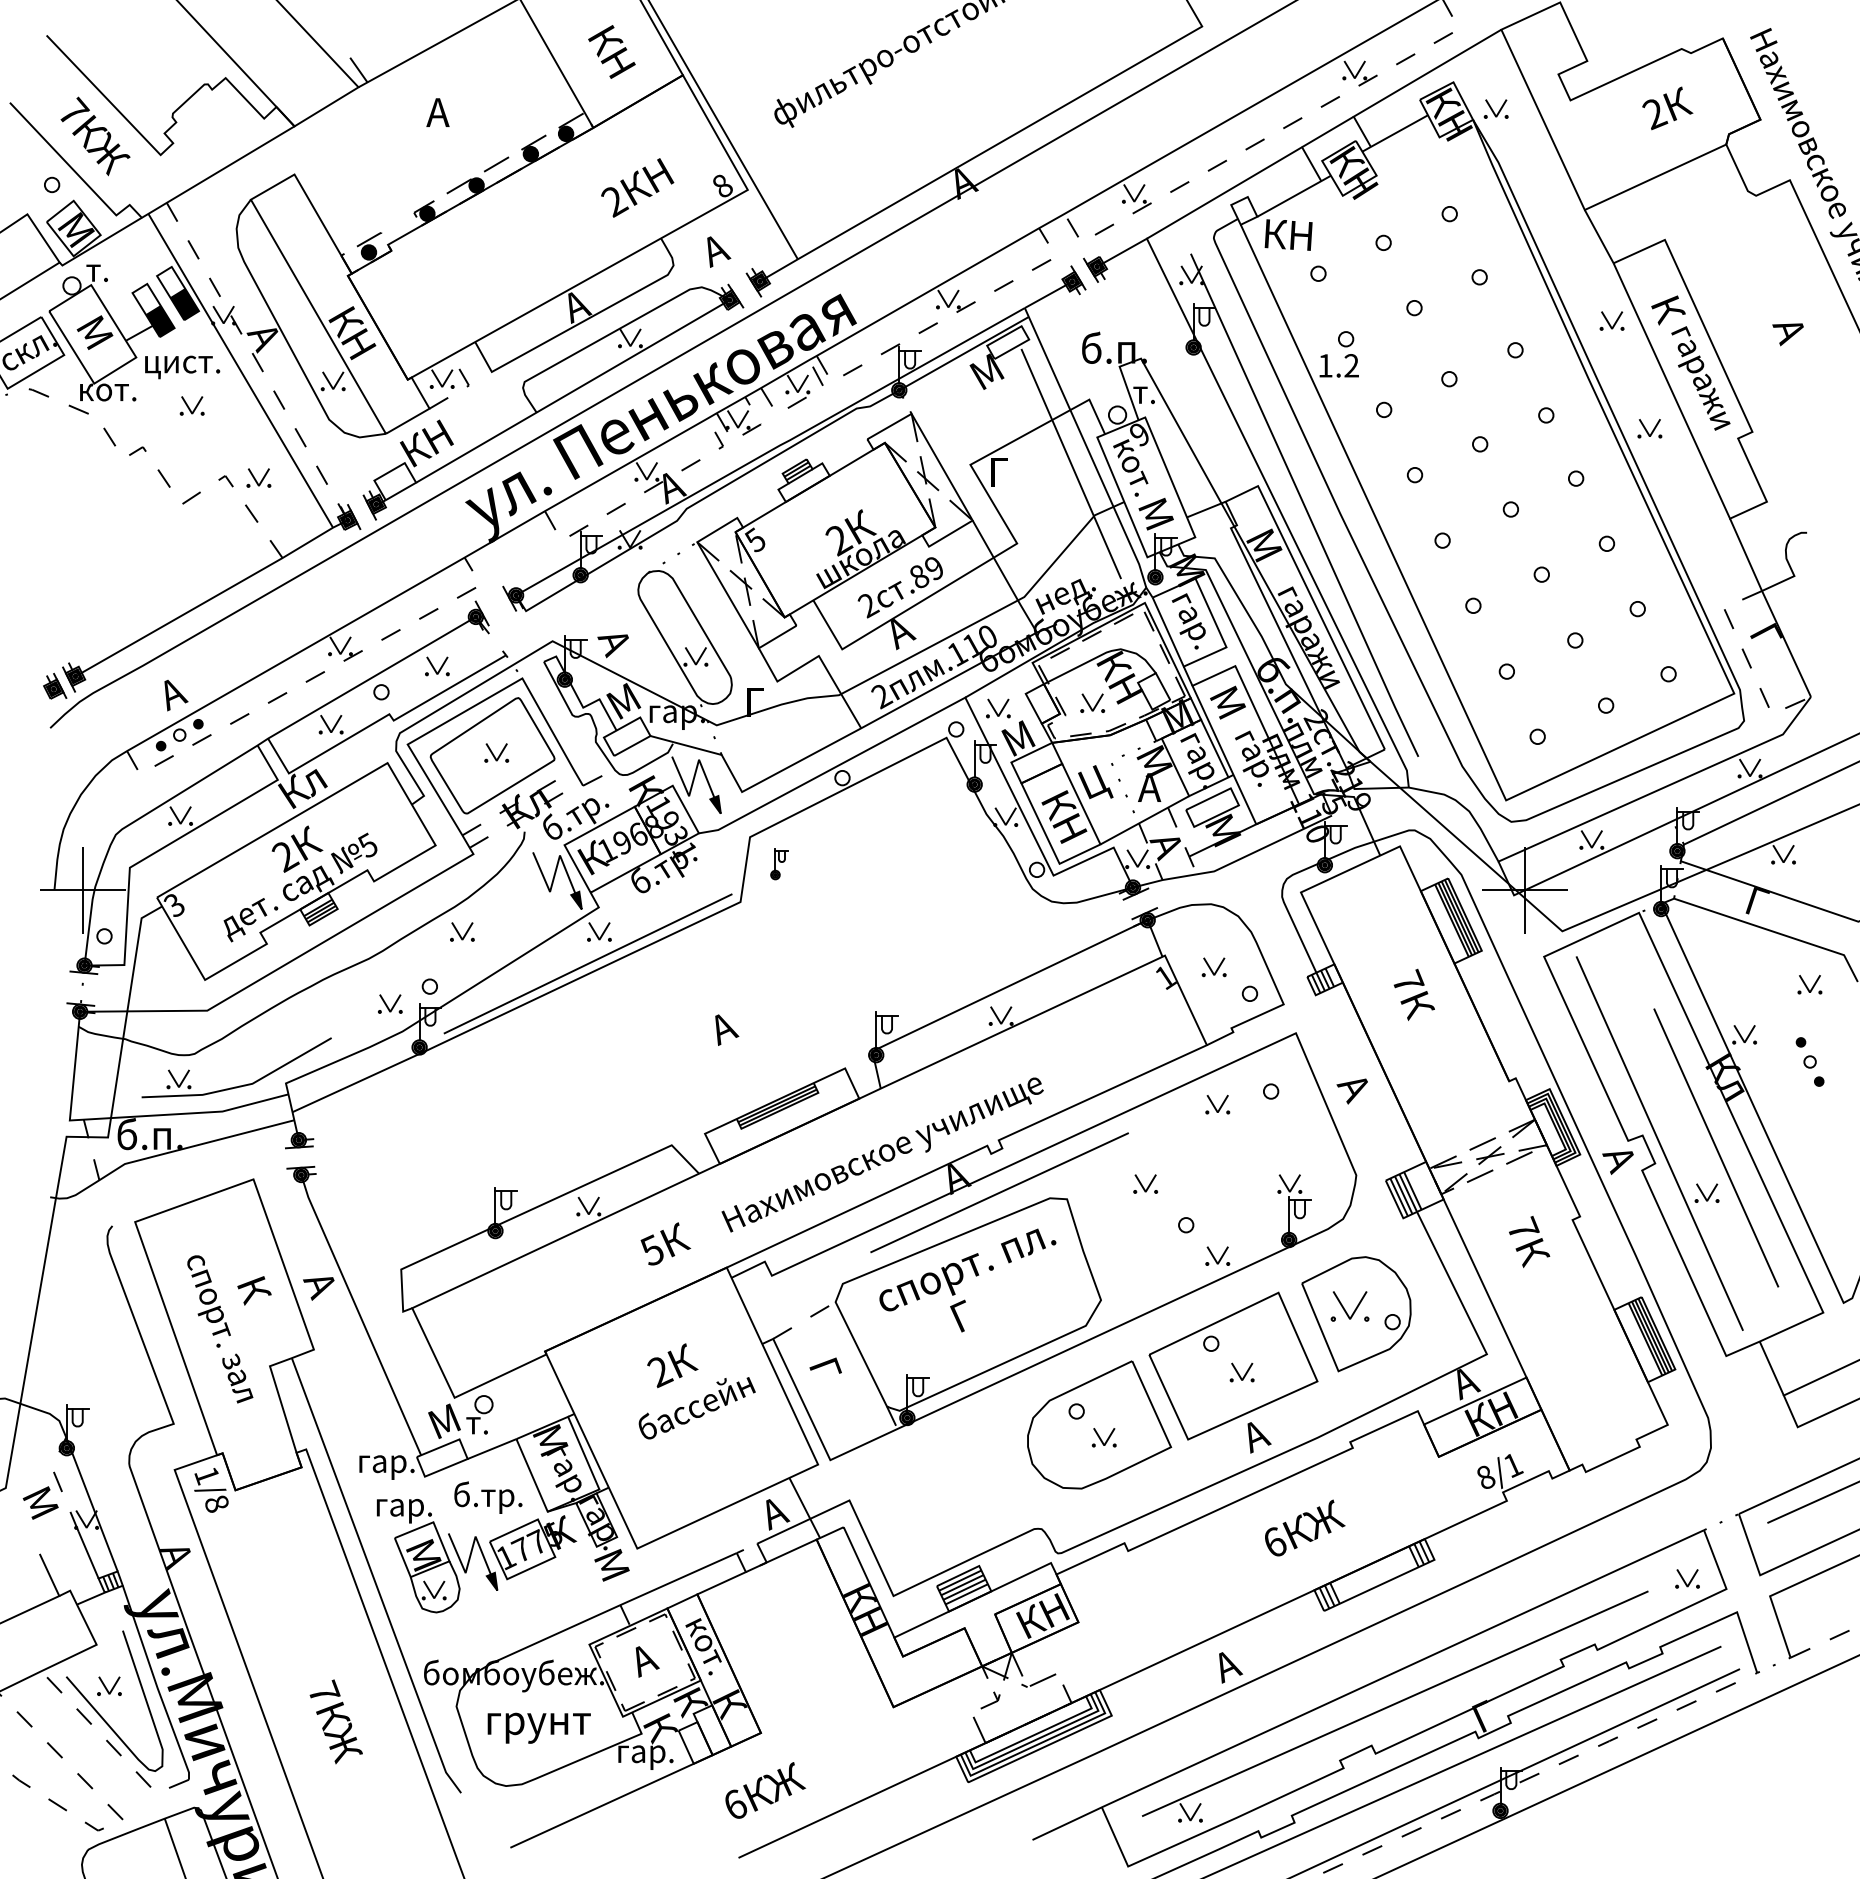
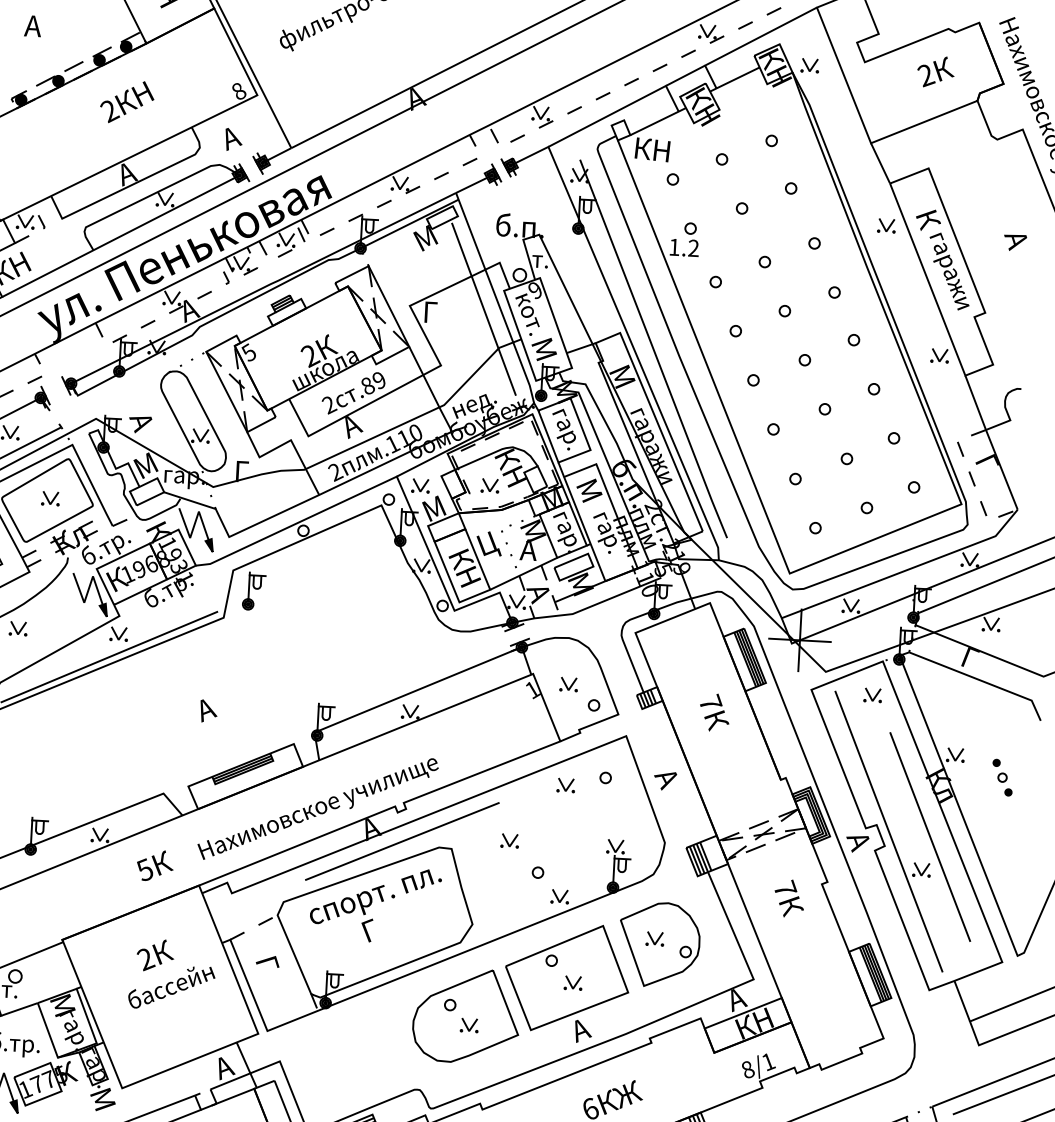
text: (637, 187) -> (127, 101), moved
part: (1649, 428) -> (939, 355), moved
part: (779, 864) -> (253, 591), size x1.67
part: (1809, 984) -> (872, 695), moved
part: (1349, 1306) -> (654, 938), size x0.62

